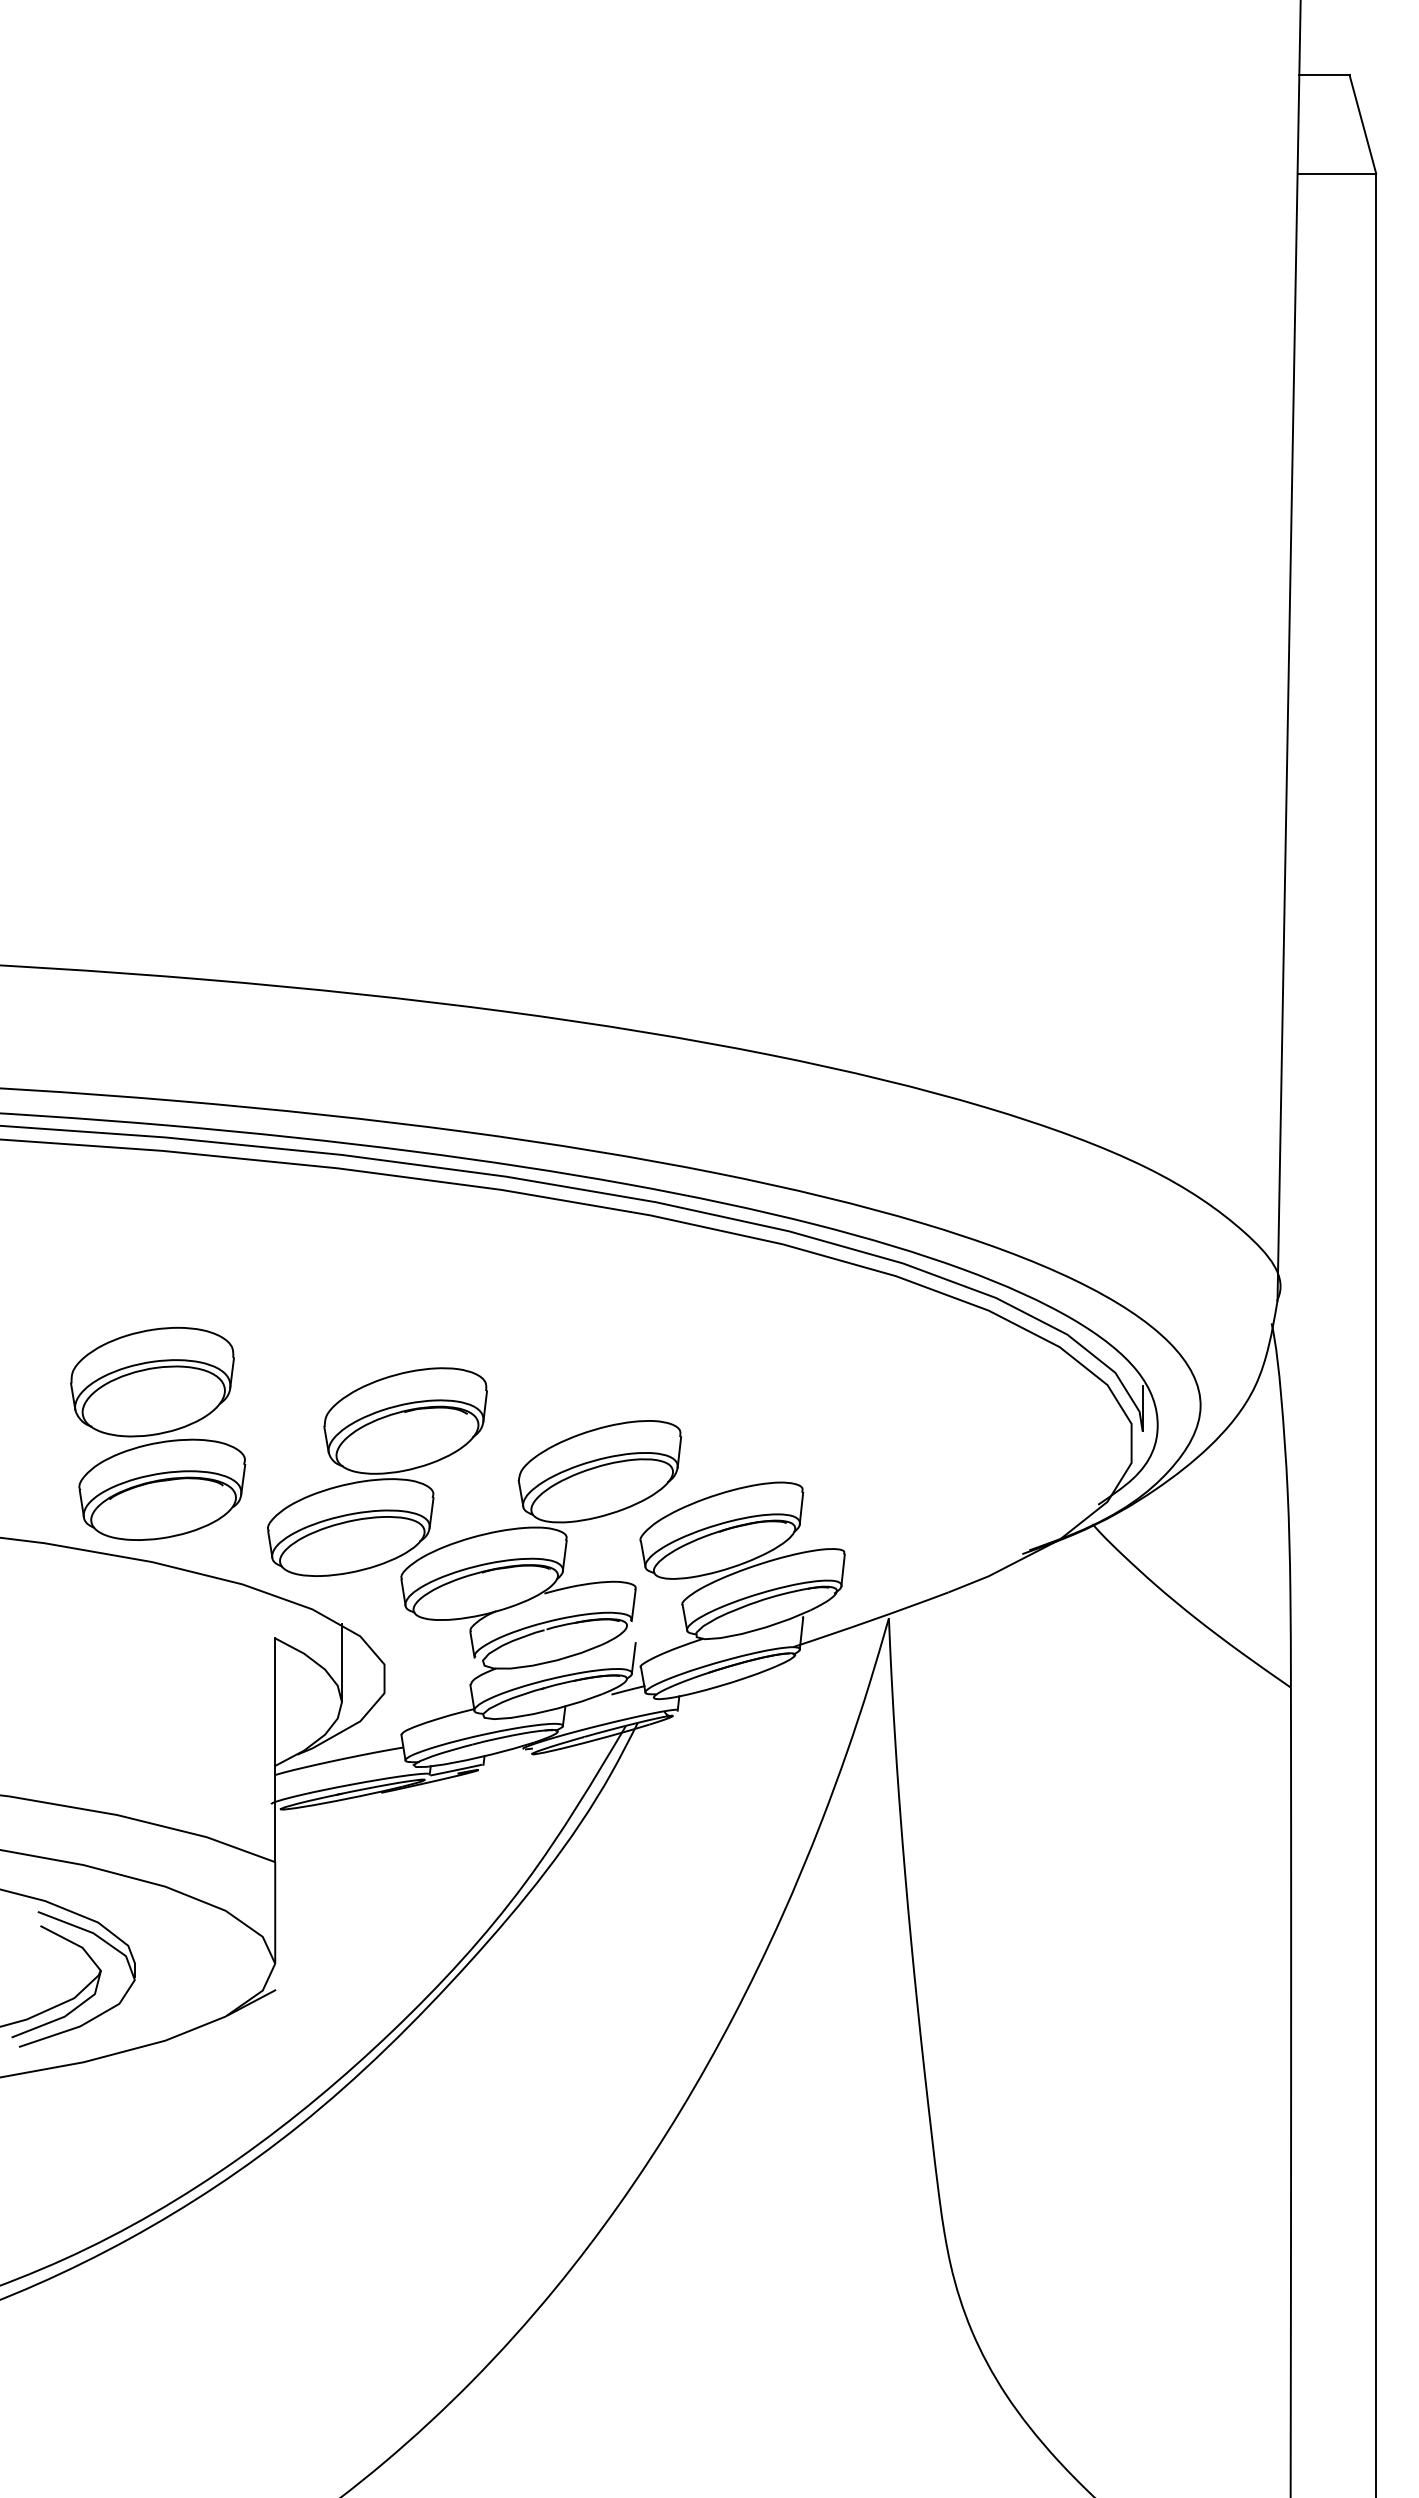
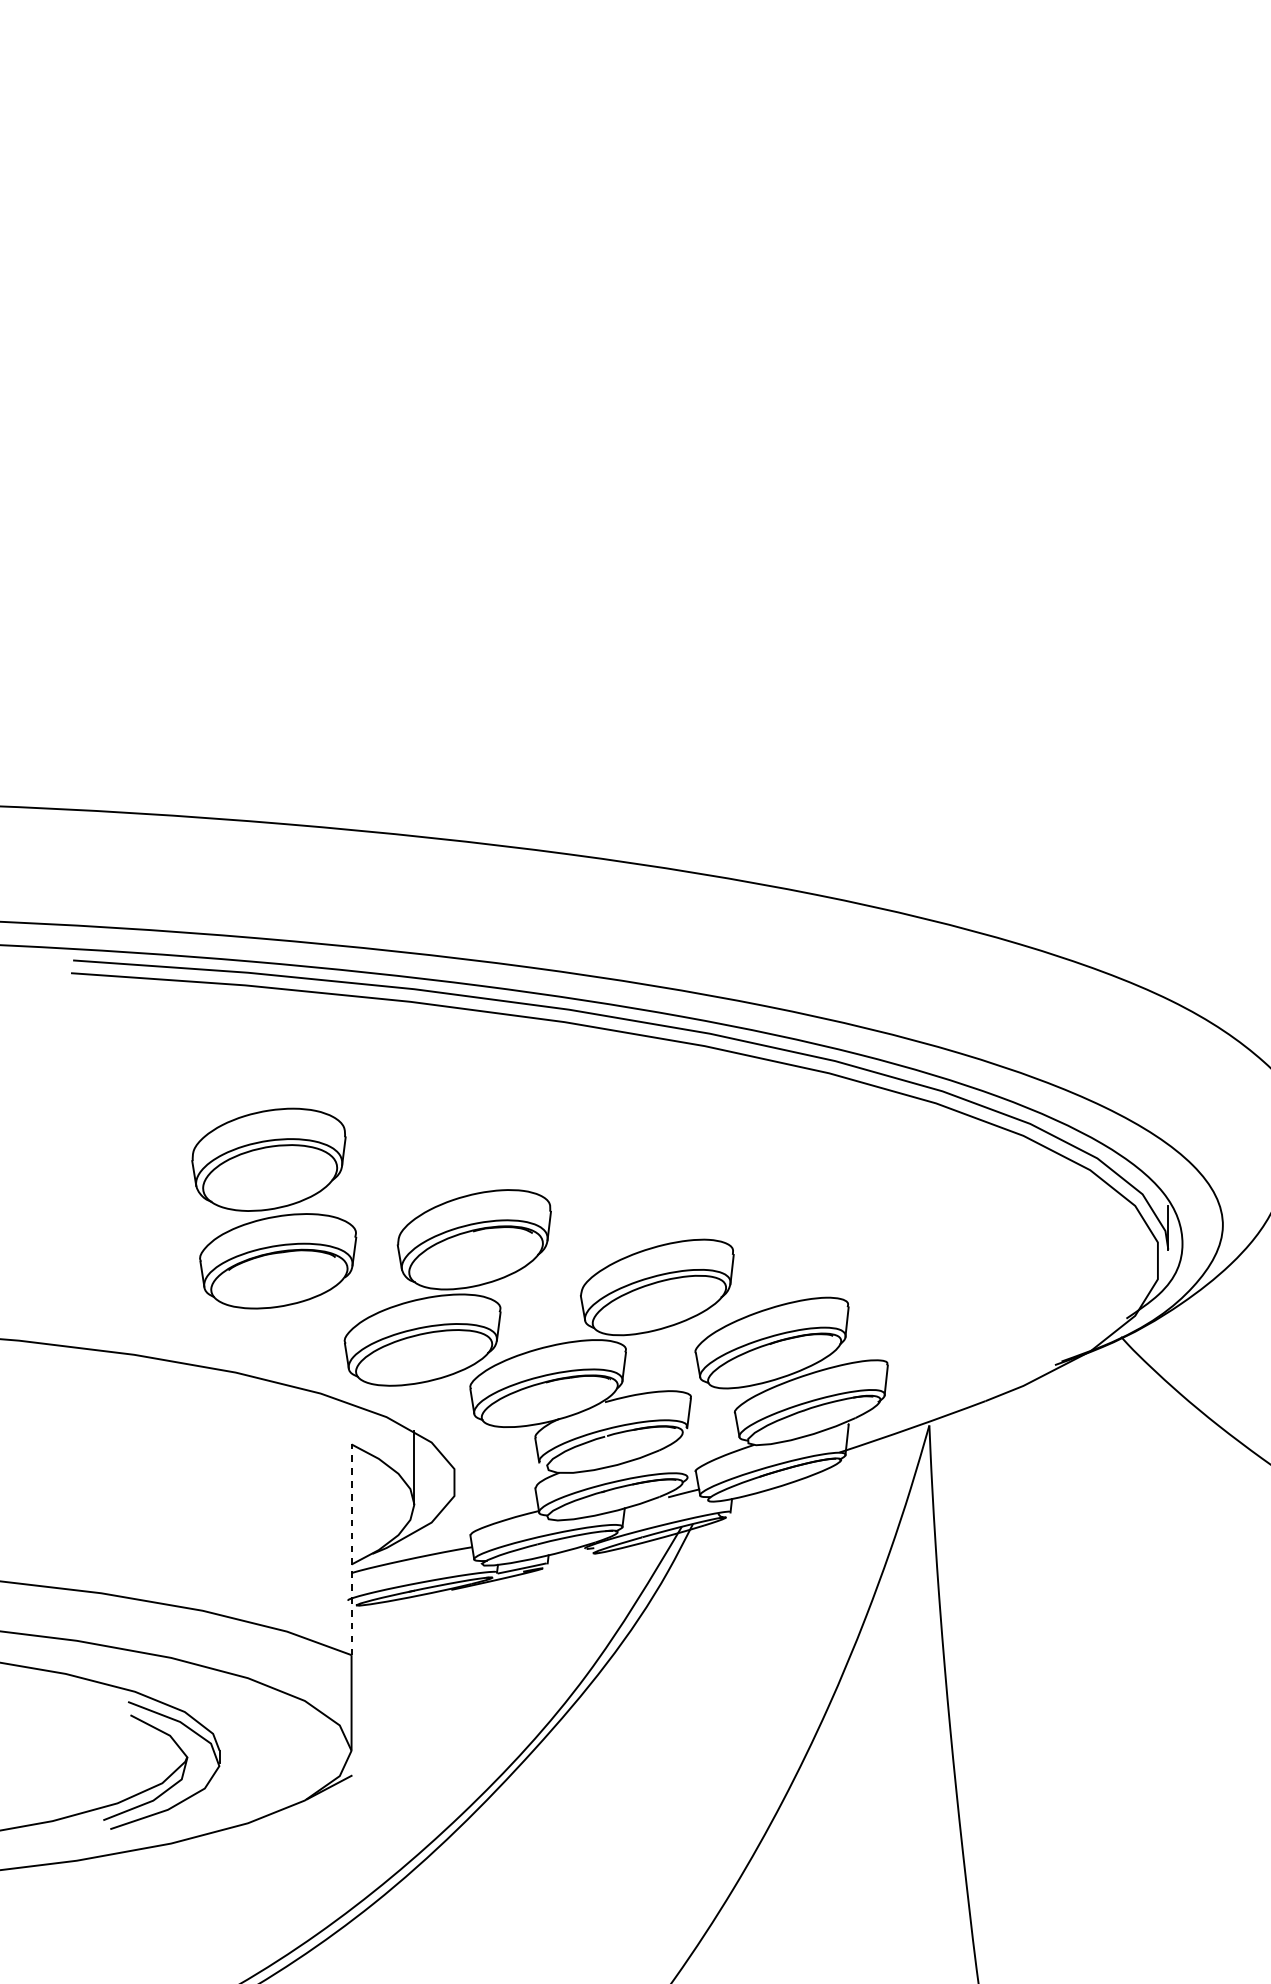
part: (158, 1433) -> (274, 1208), moved
line: (633, 1658) -> (688, 1463), removed
line: (275, 1750) -> (351, 1550), solid -> dashed

